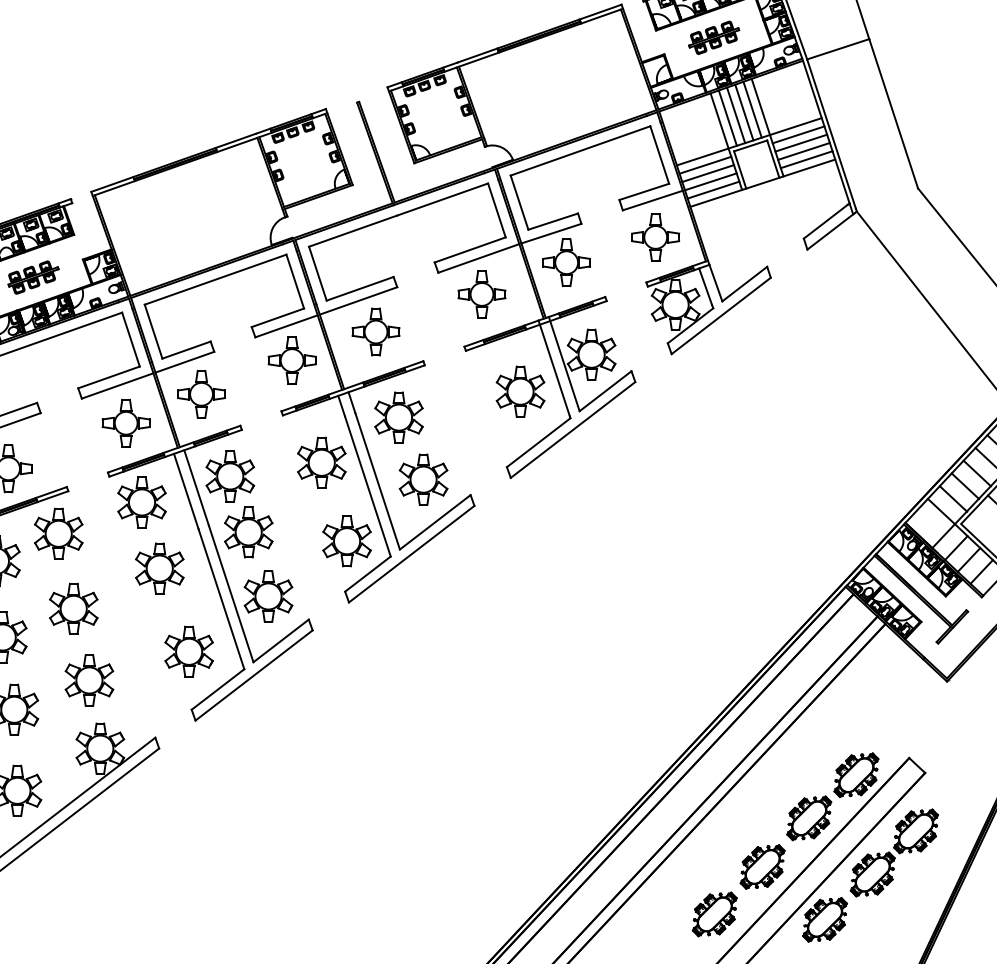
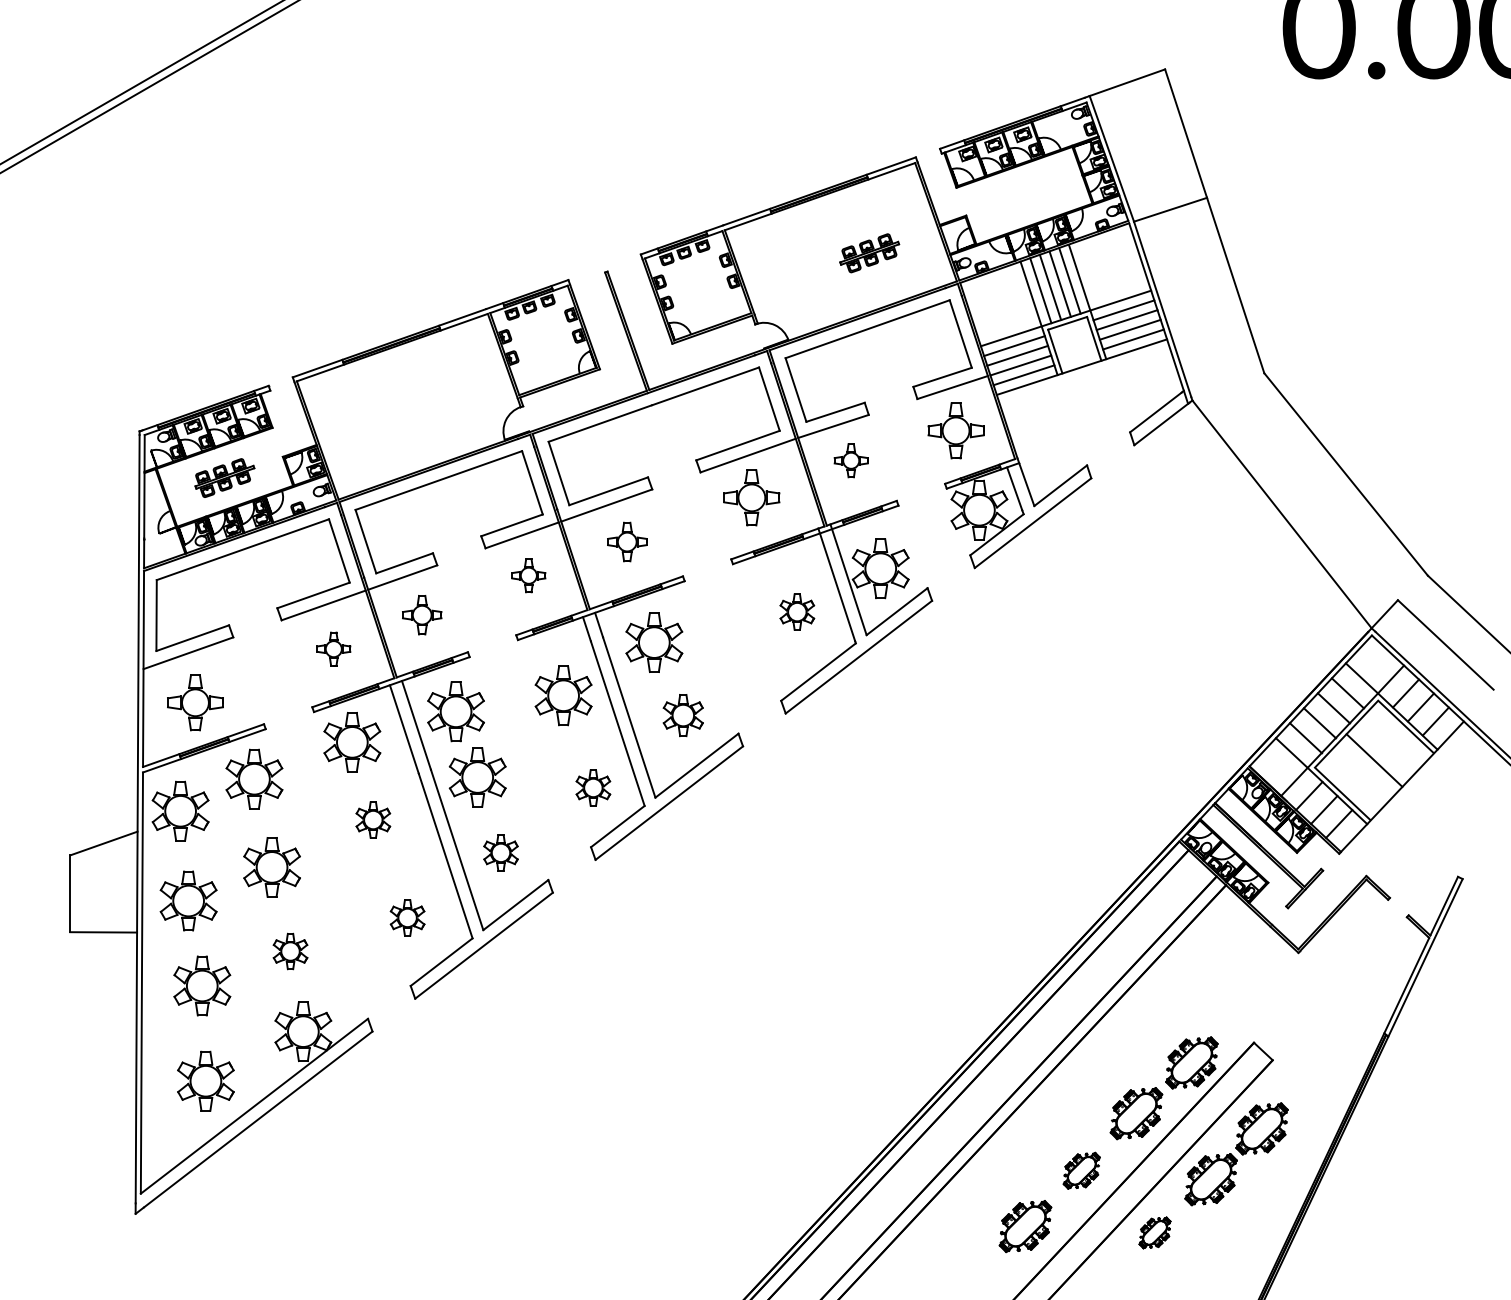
part: (713, 37) -> (869, 253), moved
part: (565, 262) -> (850, 460), size x0.6
part: (375, 331) -> (626, 541), size x0.7
part: (291, 360) -> (528, 575), size x0.6
part: (520, 391) -> (797, 611), size x0.6
part: (200, 393) -> (421, 614), size x0.7
part: (125, 422) -> (333, 648), size x0.6
part: (423, 479) -> (683, 715), size x0.7
part: (347, 540) -> (593, 787), size x0.6
part: (160, 568) -> (373, 819), size x0.6
part: (268, 596) -> (500, 852), size x0.6
part: (188, 651) -> (407, 917), size x0.6
part: (89, 680) -> (290, 951), size x0.6
part: (762, 866) -> (1081, 1170), size x0.7
part: (824, 919) -> (1154, 1232), size x0.6

